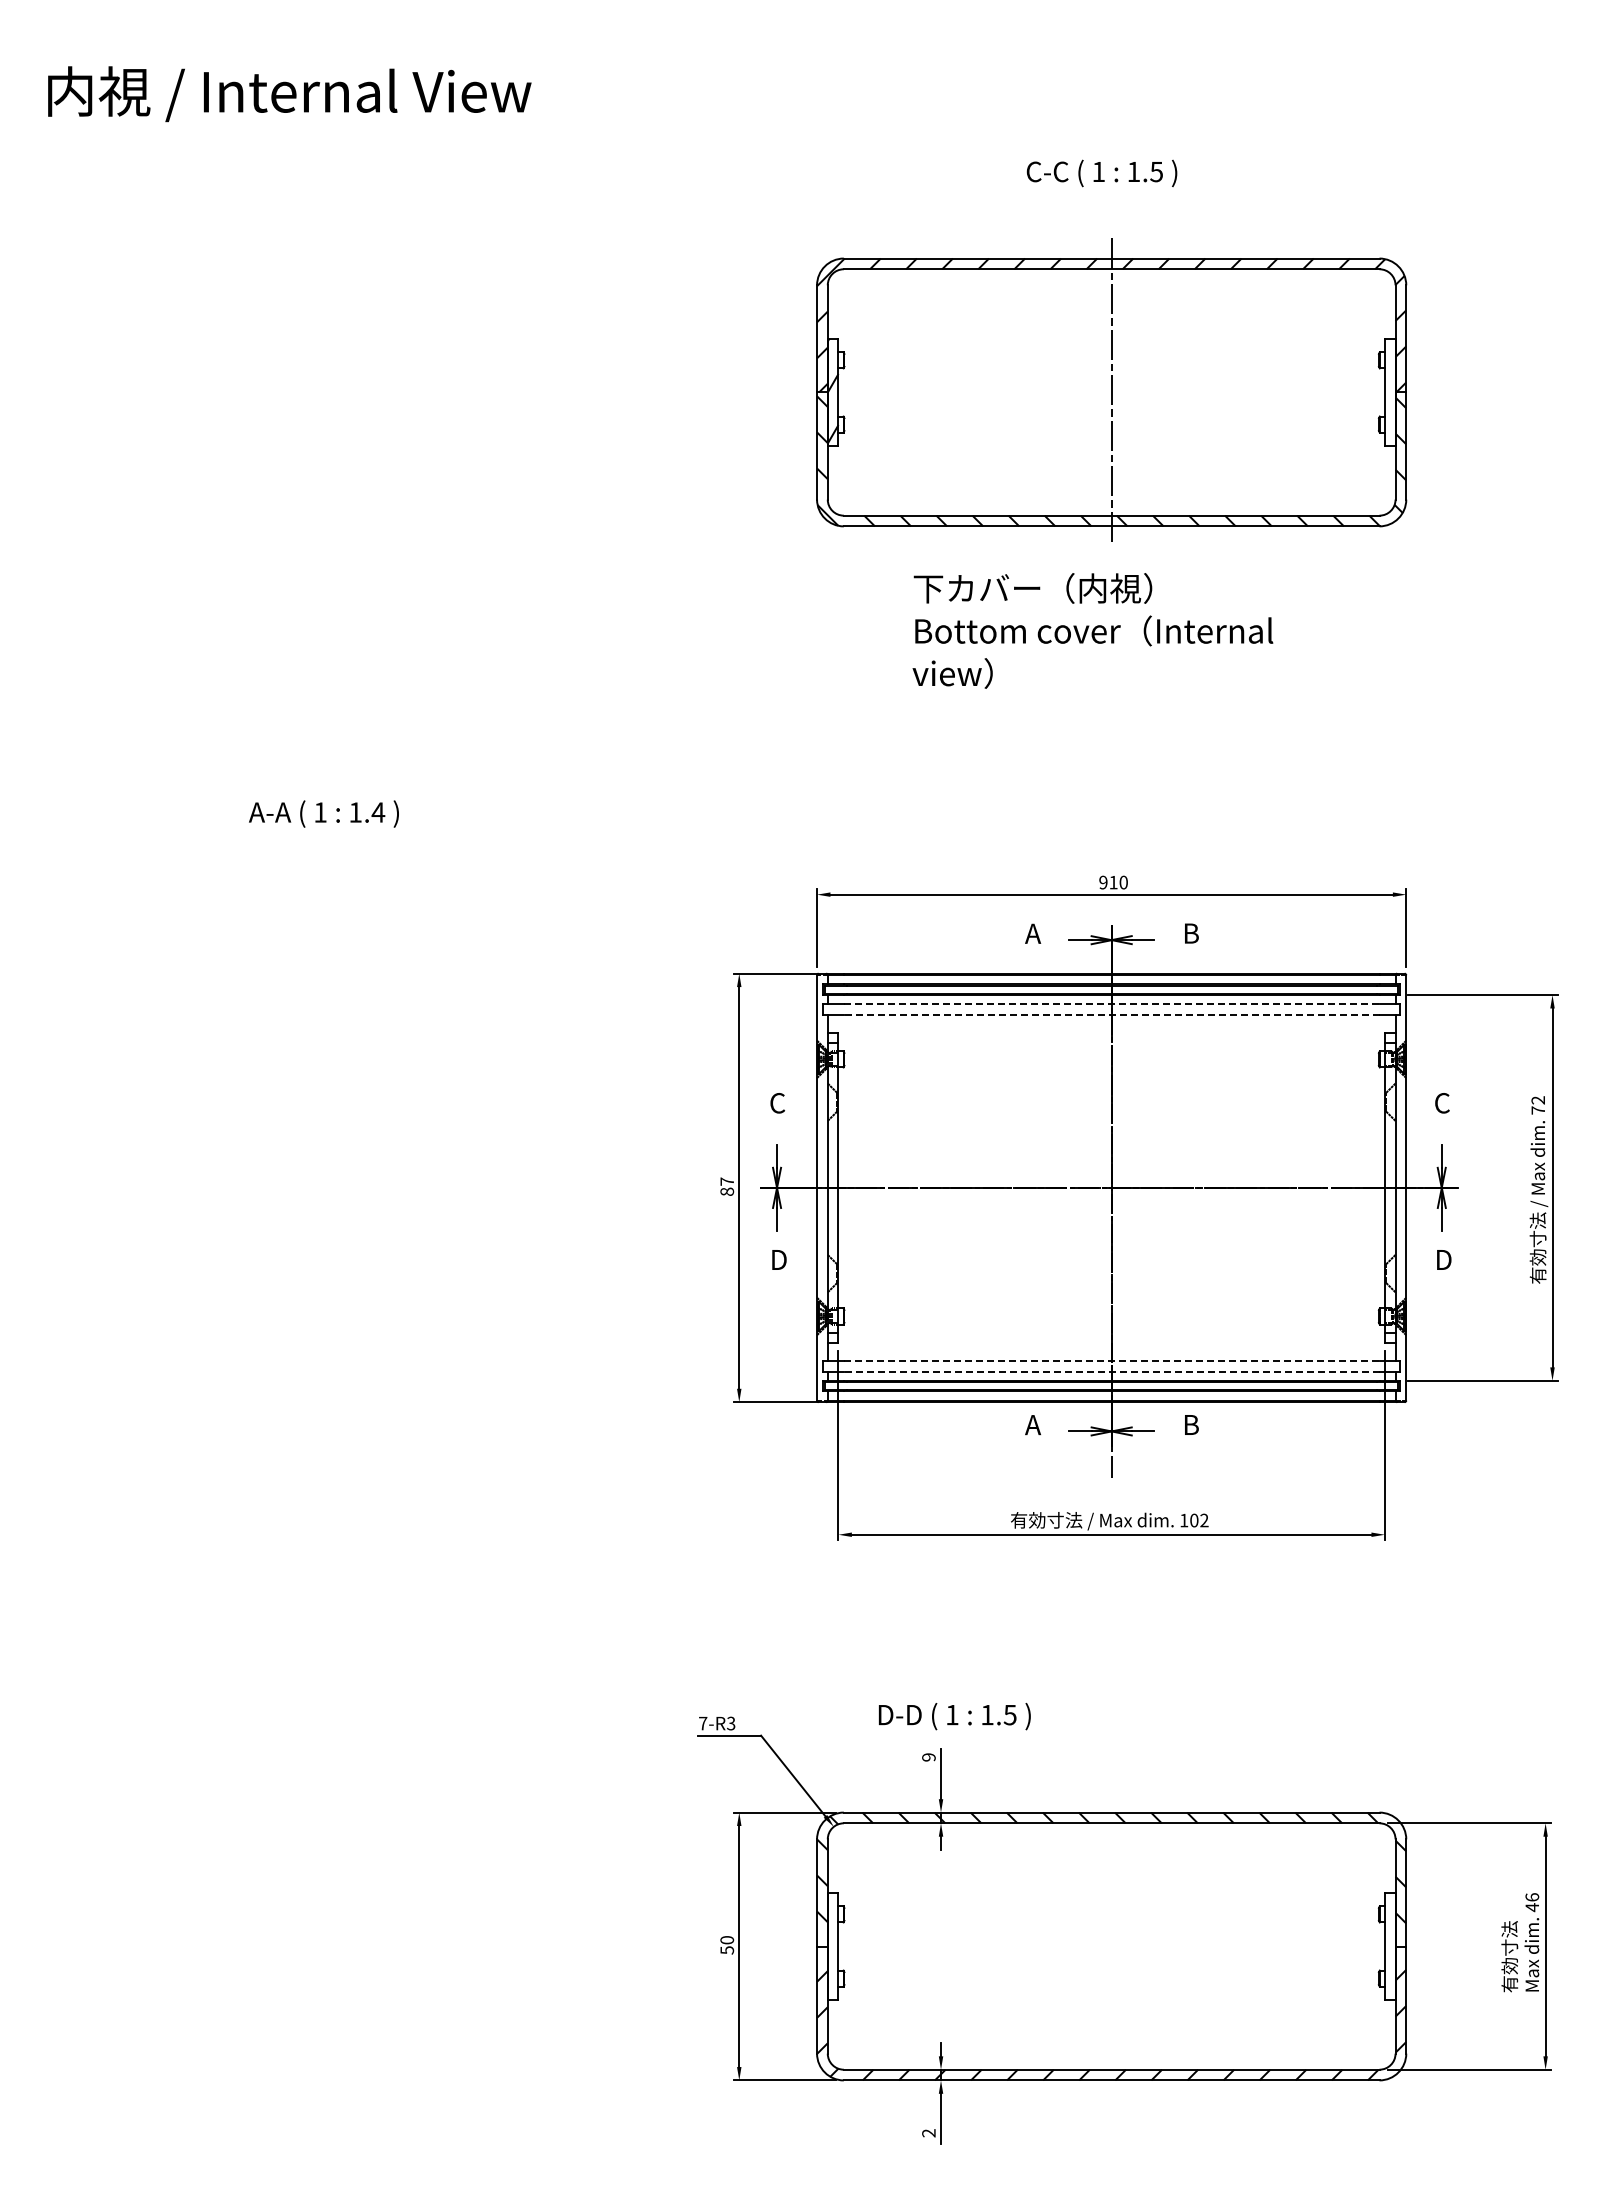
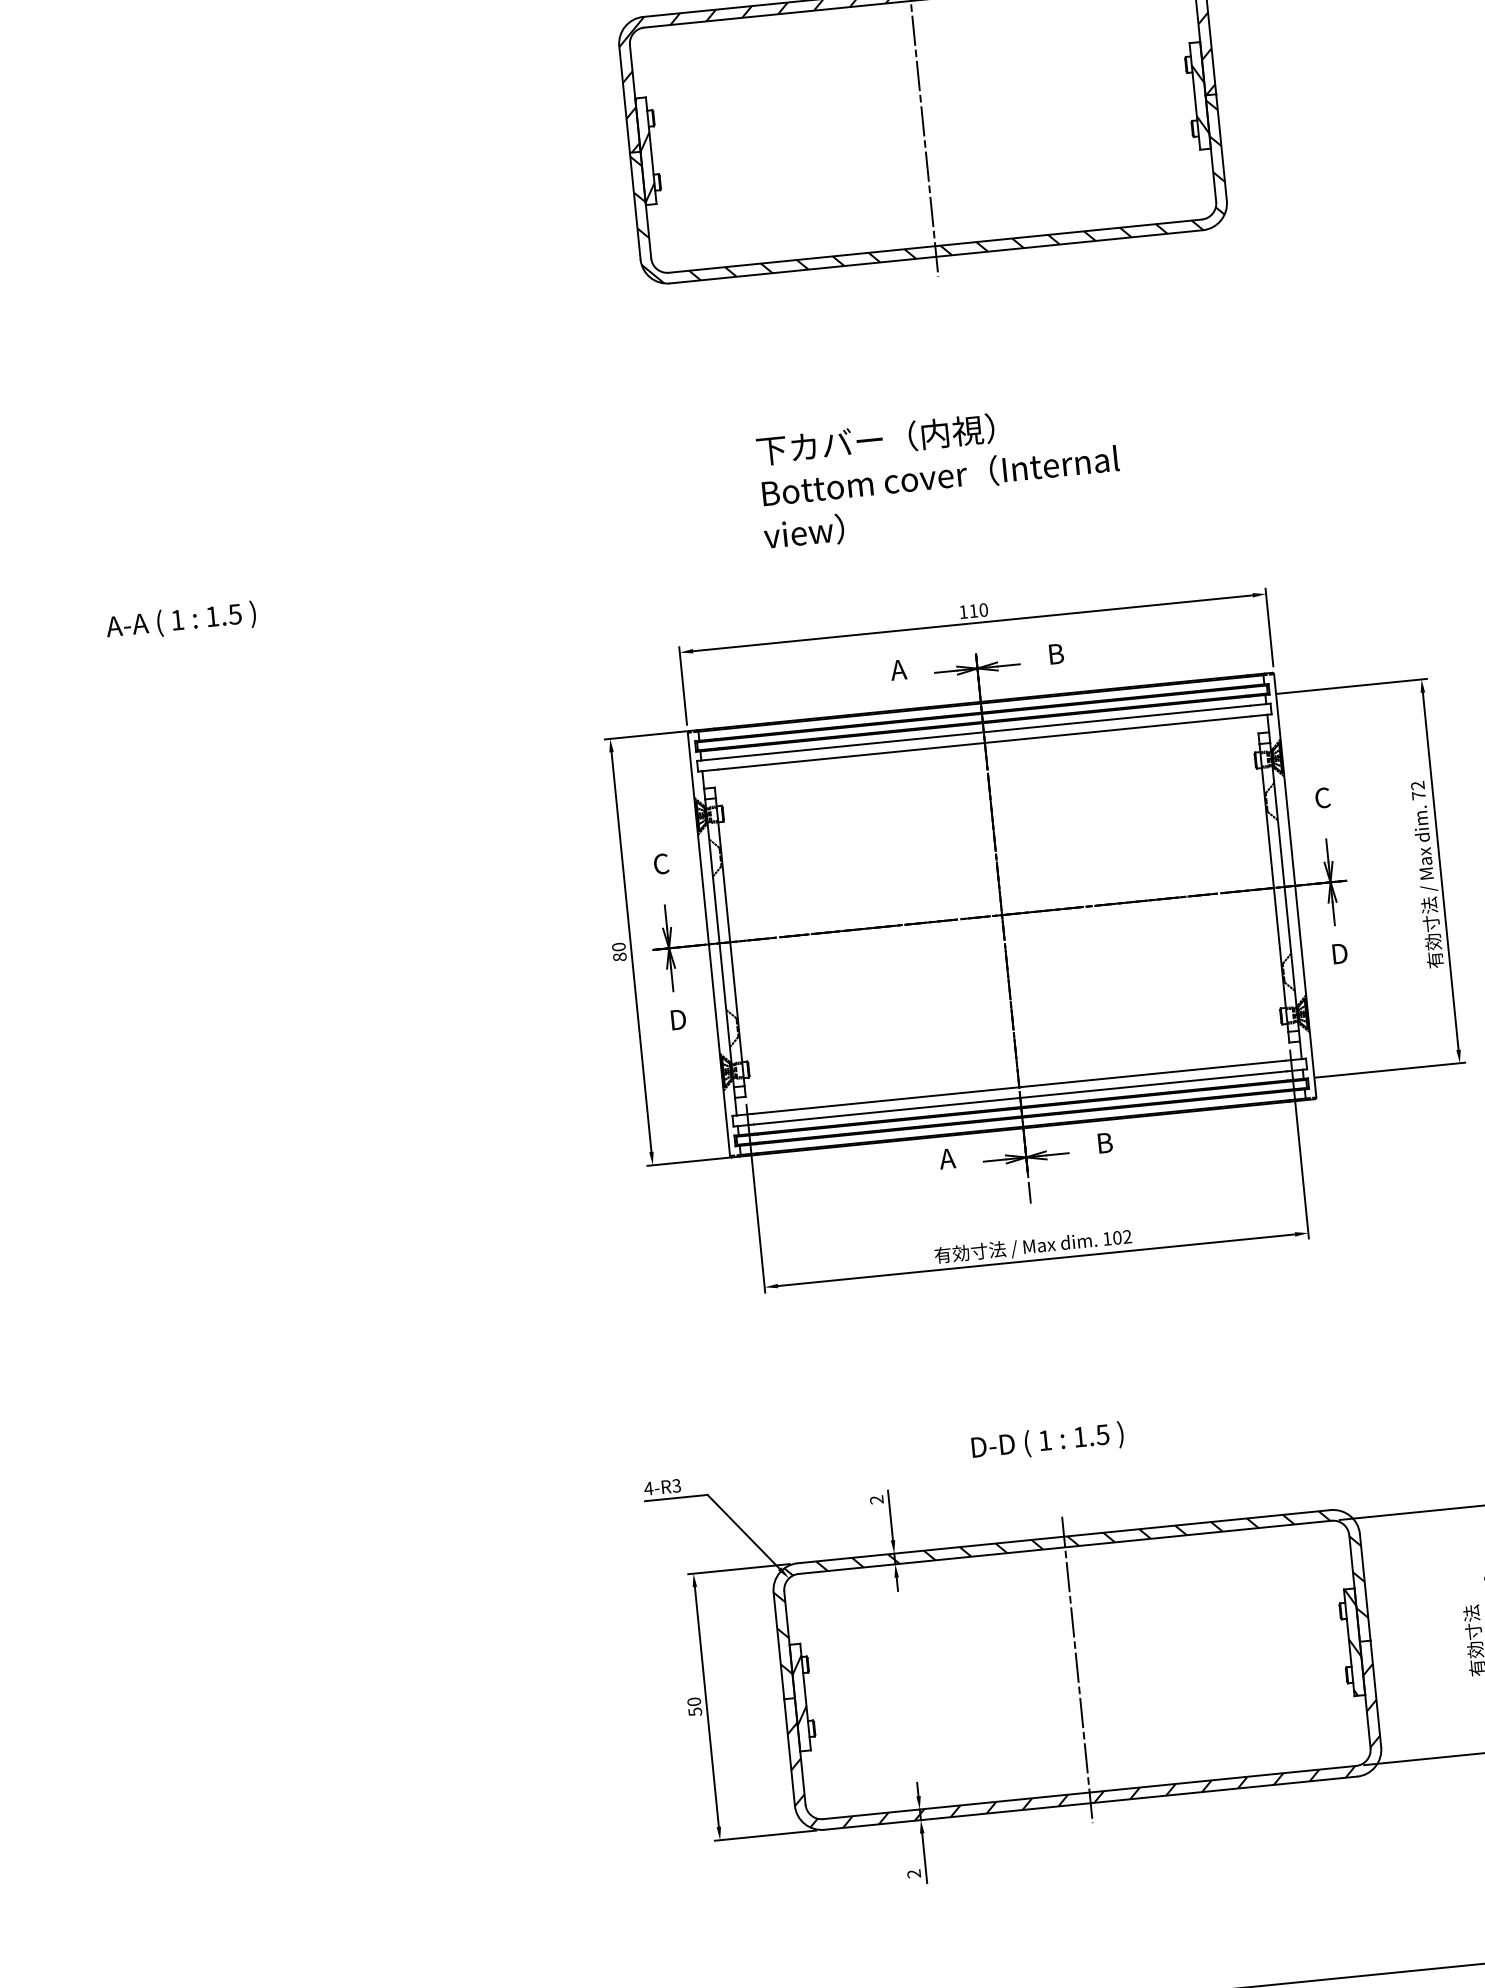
hatch: (1389, 395) -> (1199, 99), added
text: (1092, 630) -> (938, 475), moved
text: (378, 812) -> (235, 614), 1.4 -> 1.5
text: (1103, 882) -> (963, 612), 910 -> 110
line: (1111, 1004) -> (983, 732), dashed -> solid
line: (1111, 1014) -> (984, 742), dashed -> solid
text: (727, 1181) -> (619, 946), 87 -> 80
line: (1111, 1360) -> (1019, 1086), dashed -> solid
line: (1111, 1371) -> (1020, 1097), dashed -> solid
text: (954, 1716) -> (1047, 1441), moved
text: (702, 1723) -> (648, 1488), 7-R3 -> 4-R3
text: (929, 1757) -> (877, 1499), 9 -> 2
hatch: (832, 1939) -> (798, 1690), added
line: (1111, 1946) -> (1077, 1669), added
hatch: (1389, 1946) -> (1353, 1642), added

